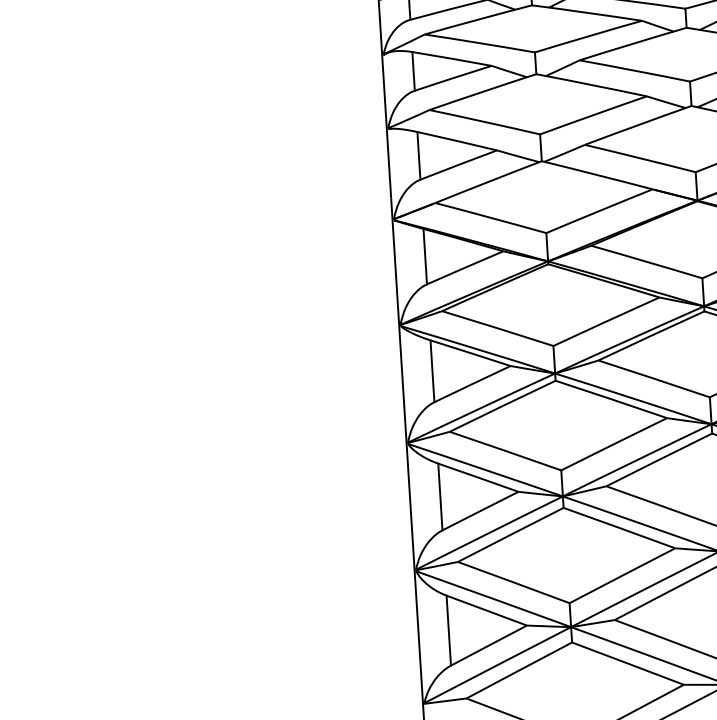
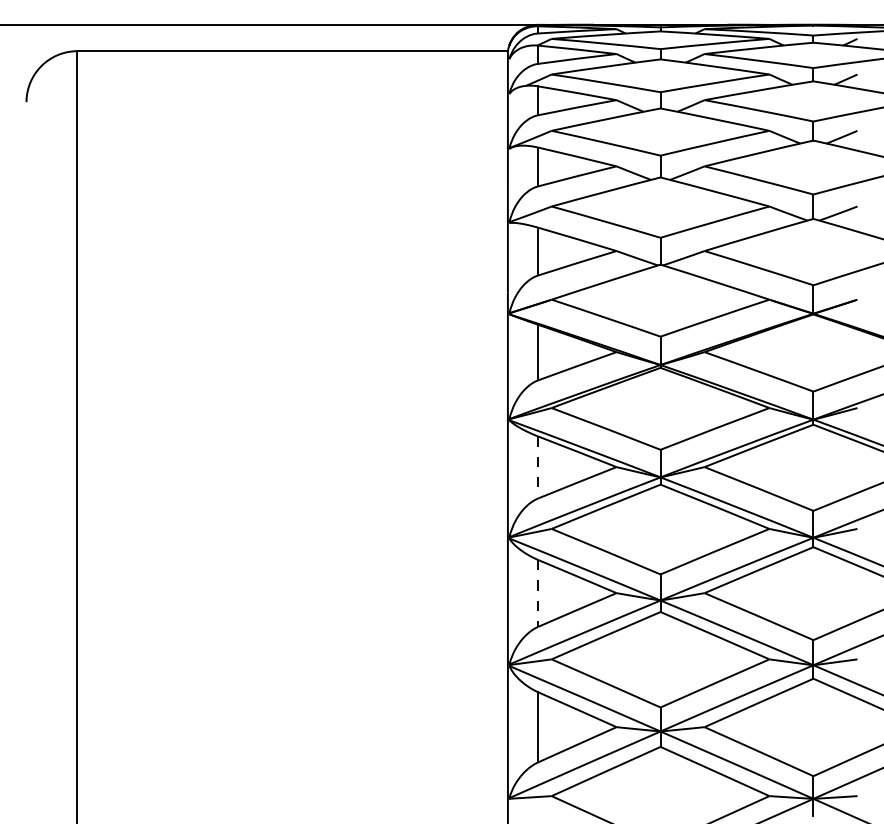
line: (432, 371) -> (538, 467), solid -> dashed
line: (440, 497) -> (538, 593), solid -> dashed

